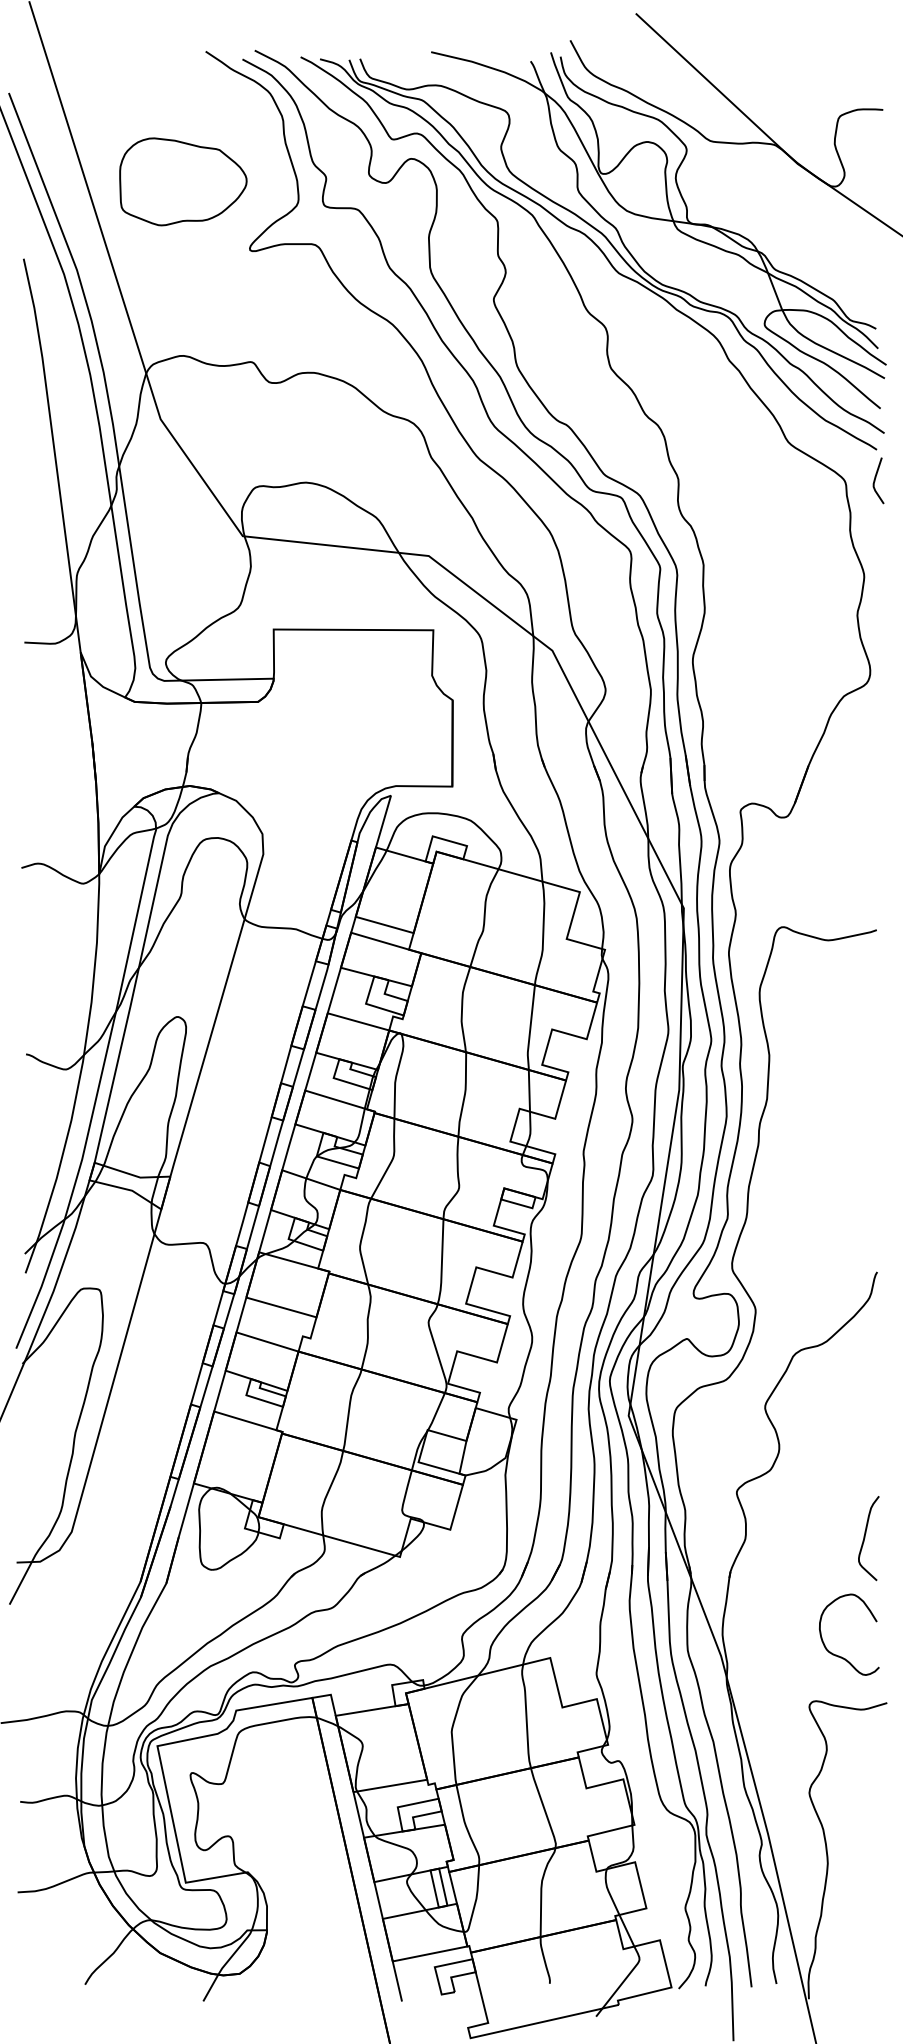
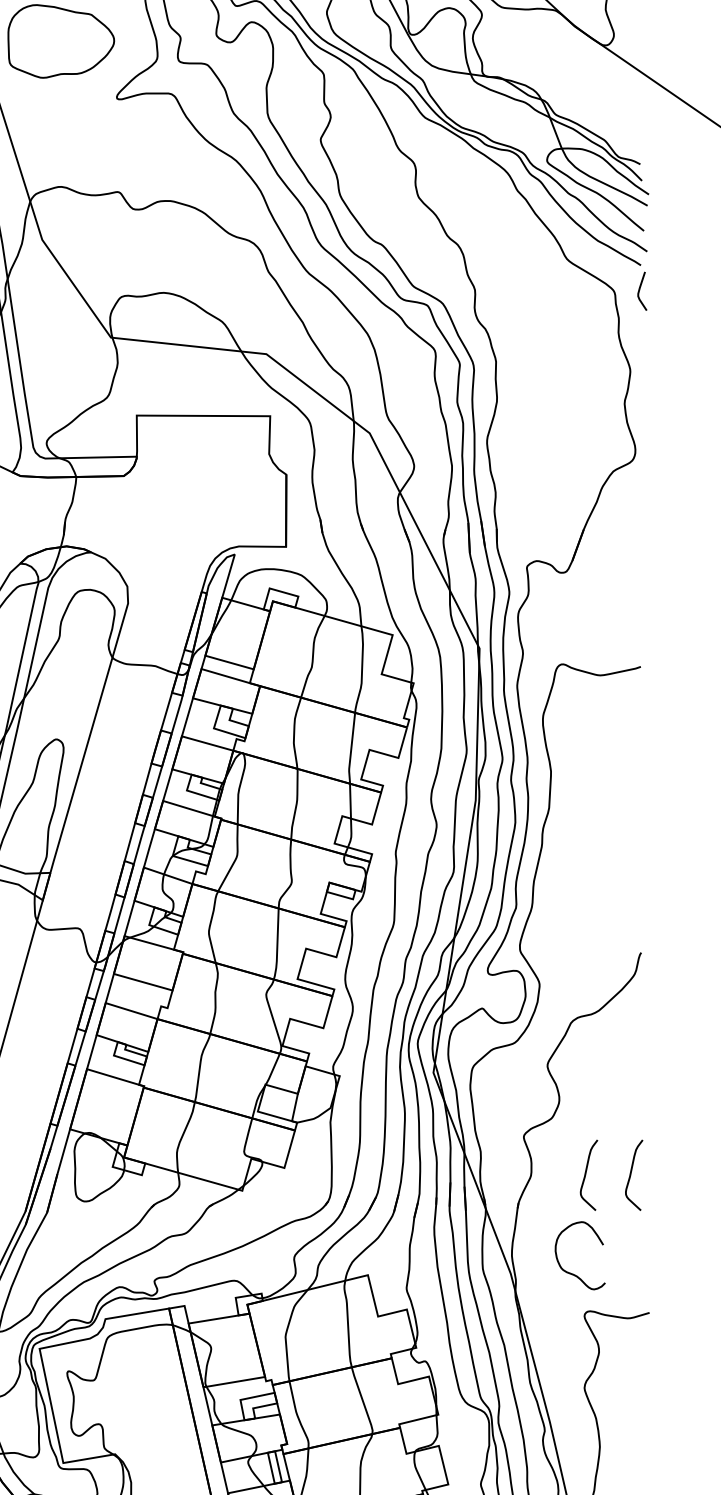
curve: (811, 1538) -> (586, 1175), added
curve: (839, 1655) -> (572, 1273), moved

